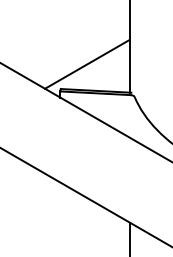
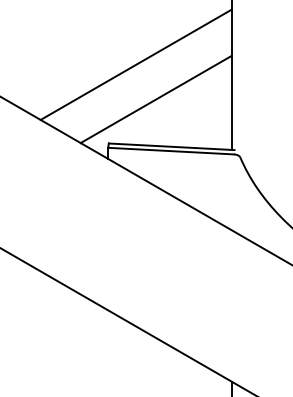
line: (75, 44) -> (134, 64), added

